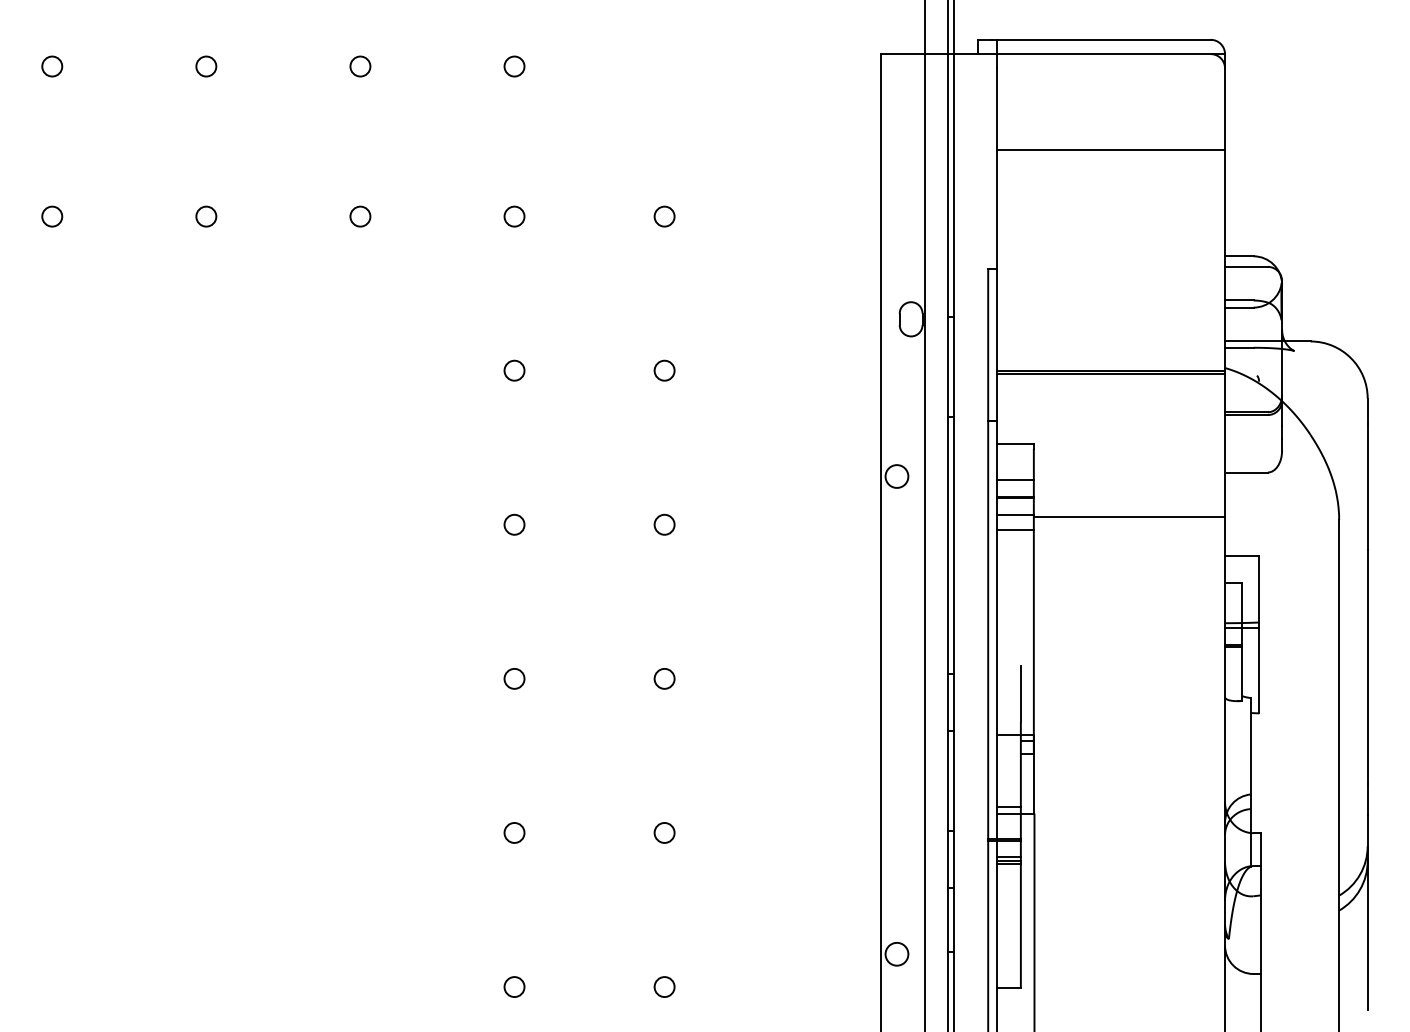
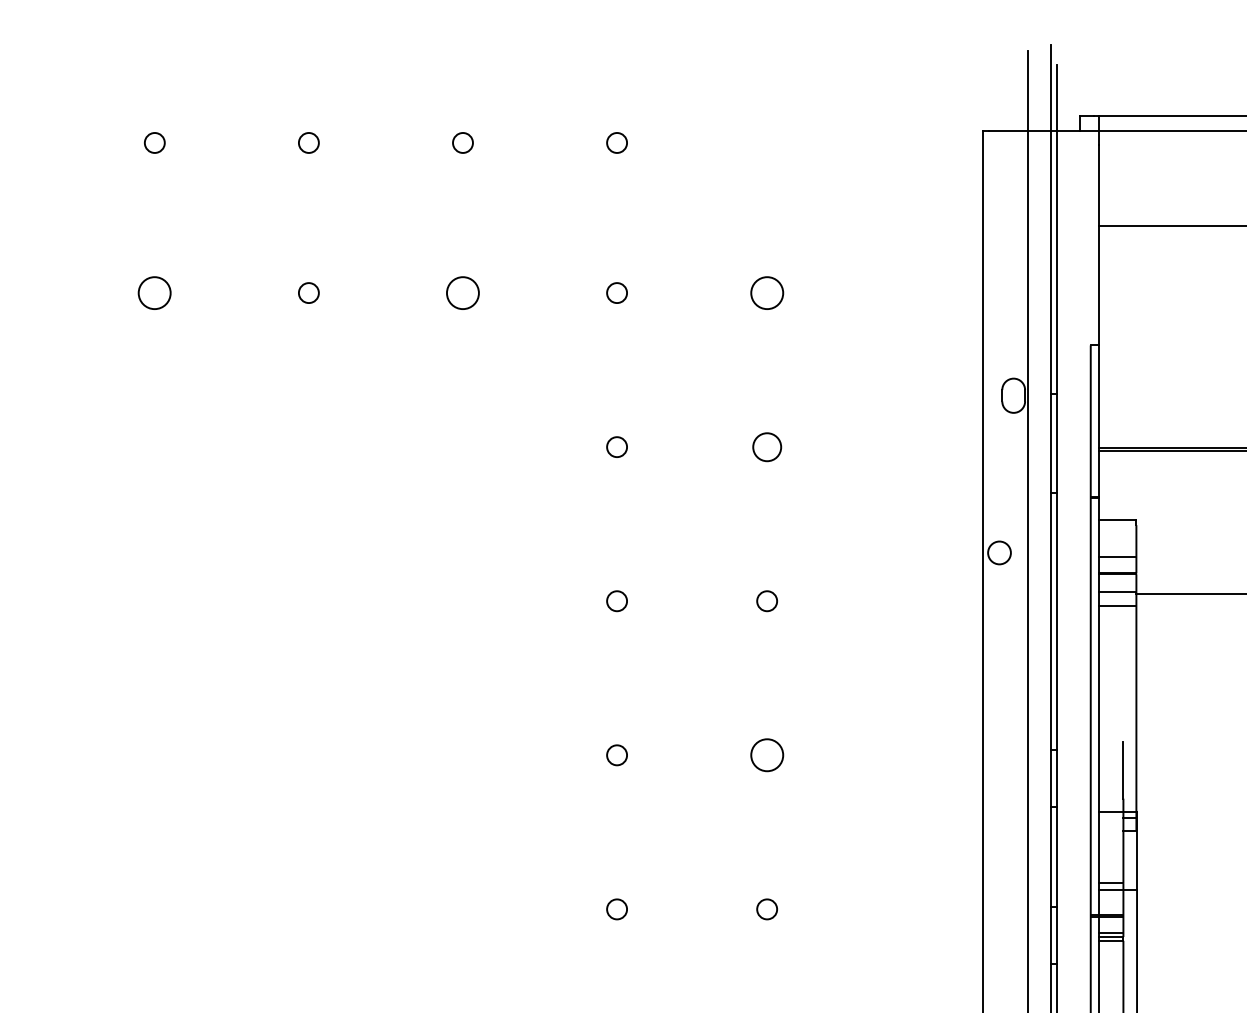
circle: (52, 216) -> (155, 292), size x1.6
circle: (360, 216) -> (463, 292), size x1.6
circle: (664, 216) -> (767, 292), size x1.6
circle: (664, 370) -> (767, 446), size x1.4
circle: (664, 678) -> (767, 754), size x1.6

